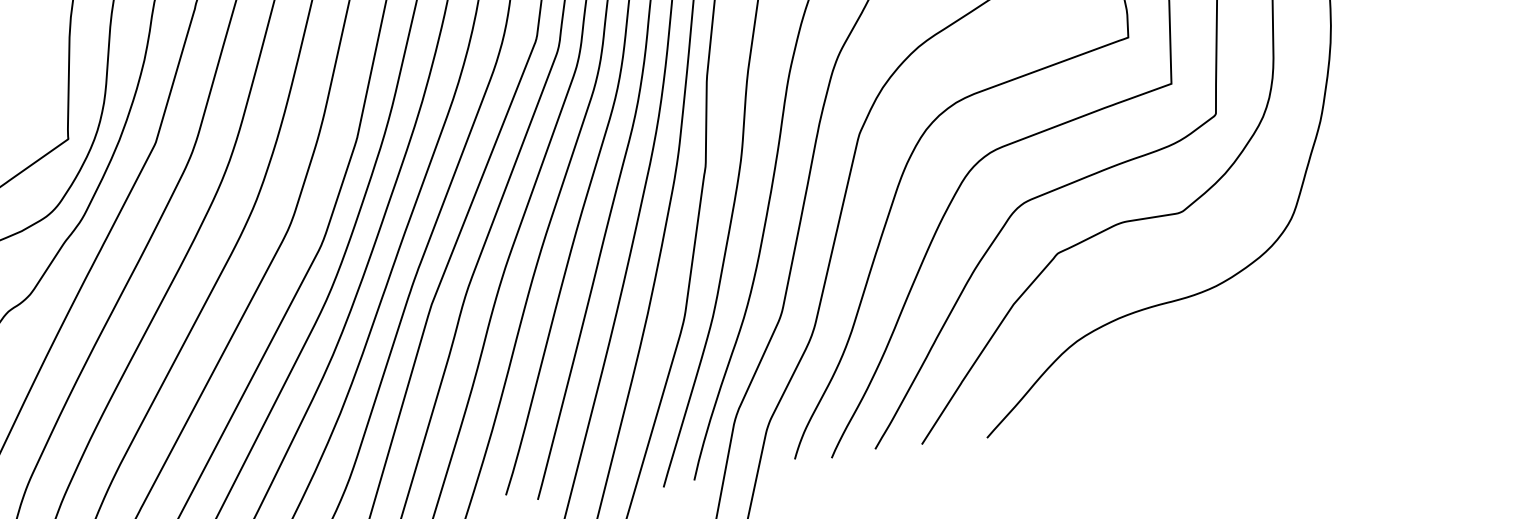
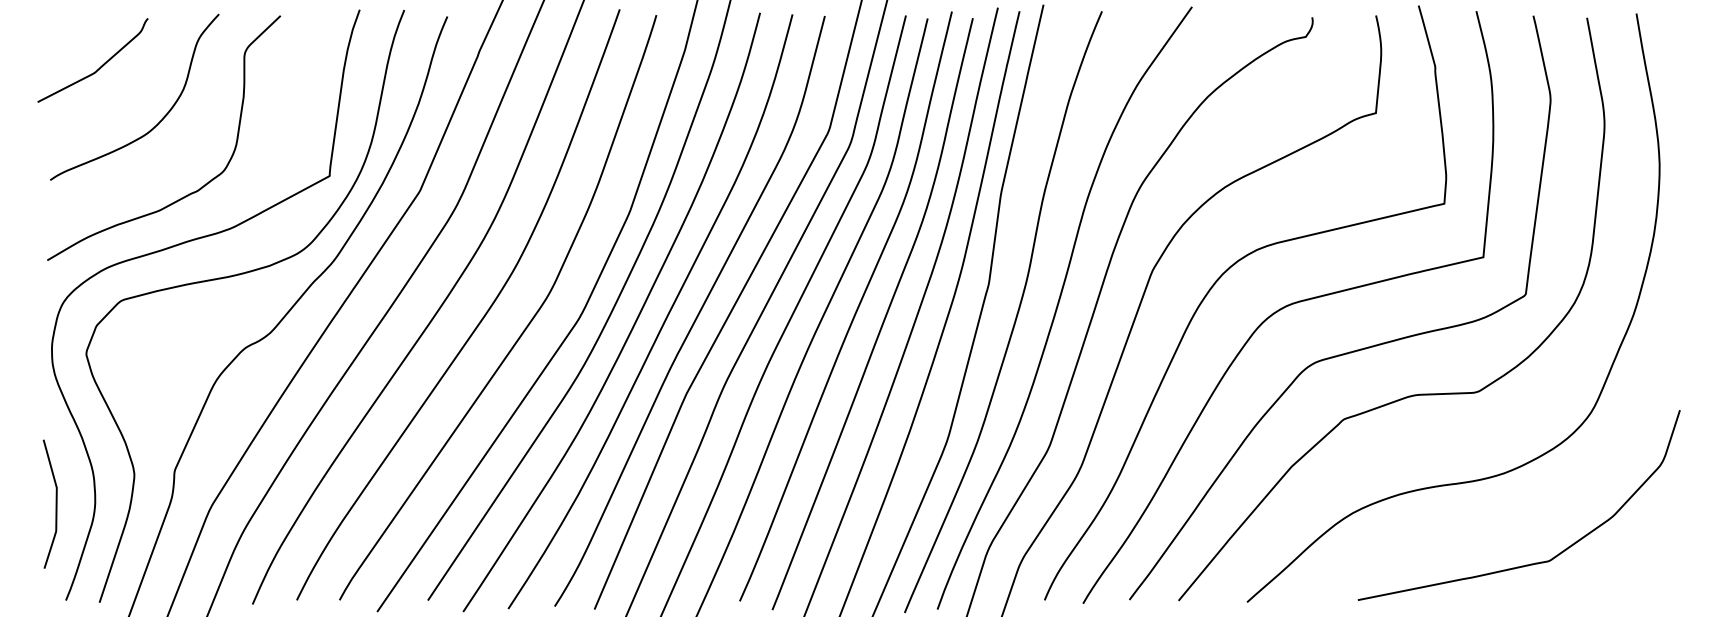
curve: (1251, 368) -> (1530, 563), added

